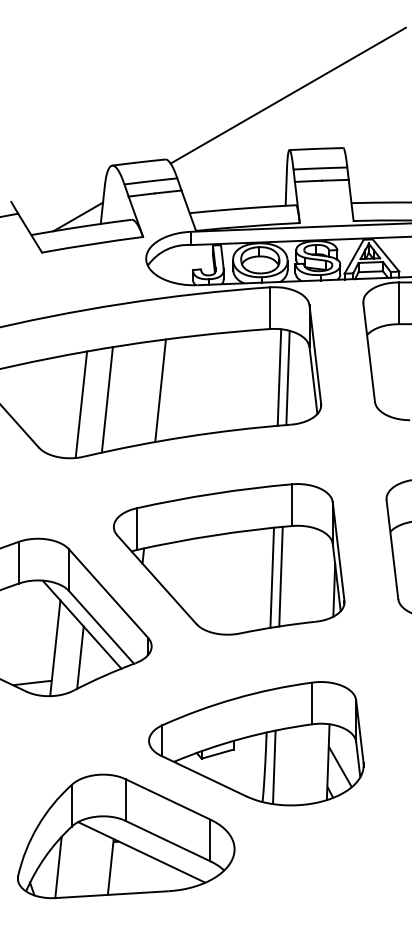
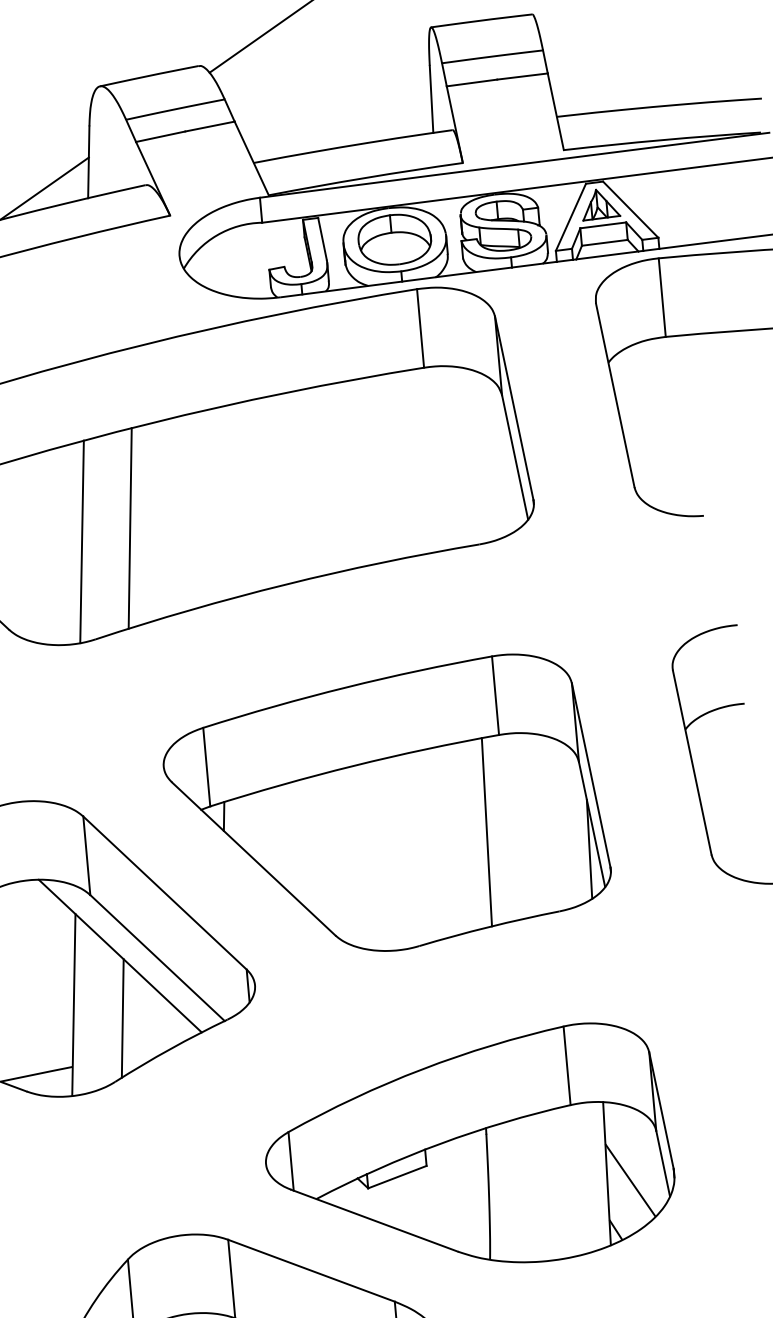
line: (279, 377) -> (450, 457), removed
line: (287, 377) -> (465, 455), removed
line: (160, 390) -> (228, 501), removed
line: (272, 577) -> (471, 835), removed
line: (274, 766) -> (506, 1190), removed

